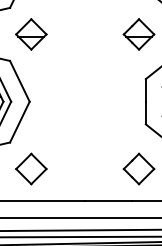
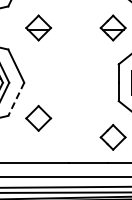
part: (31, 33) -> (38, 27), moved
line: (20, 122) -> (16, 99), solid -> dashed
part: (31, 167) -> (38, 117), moved

